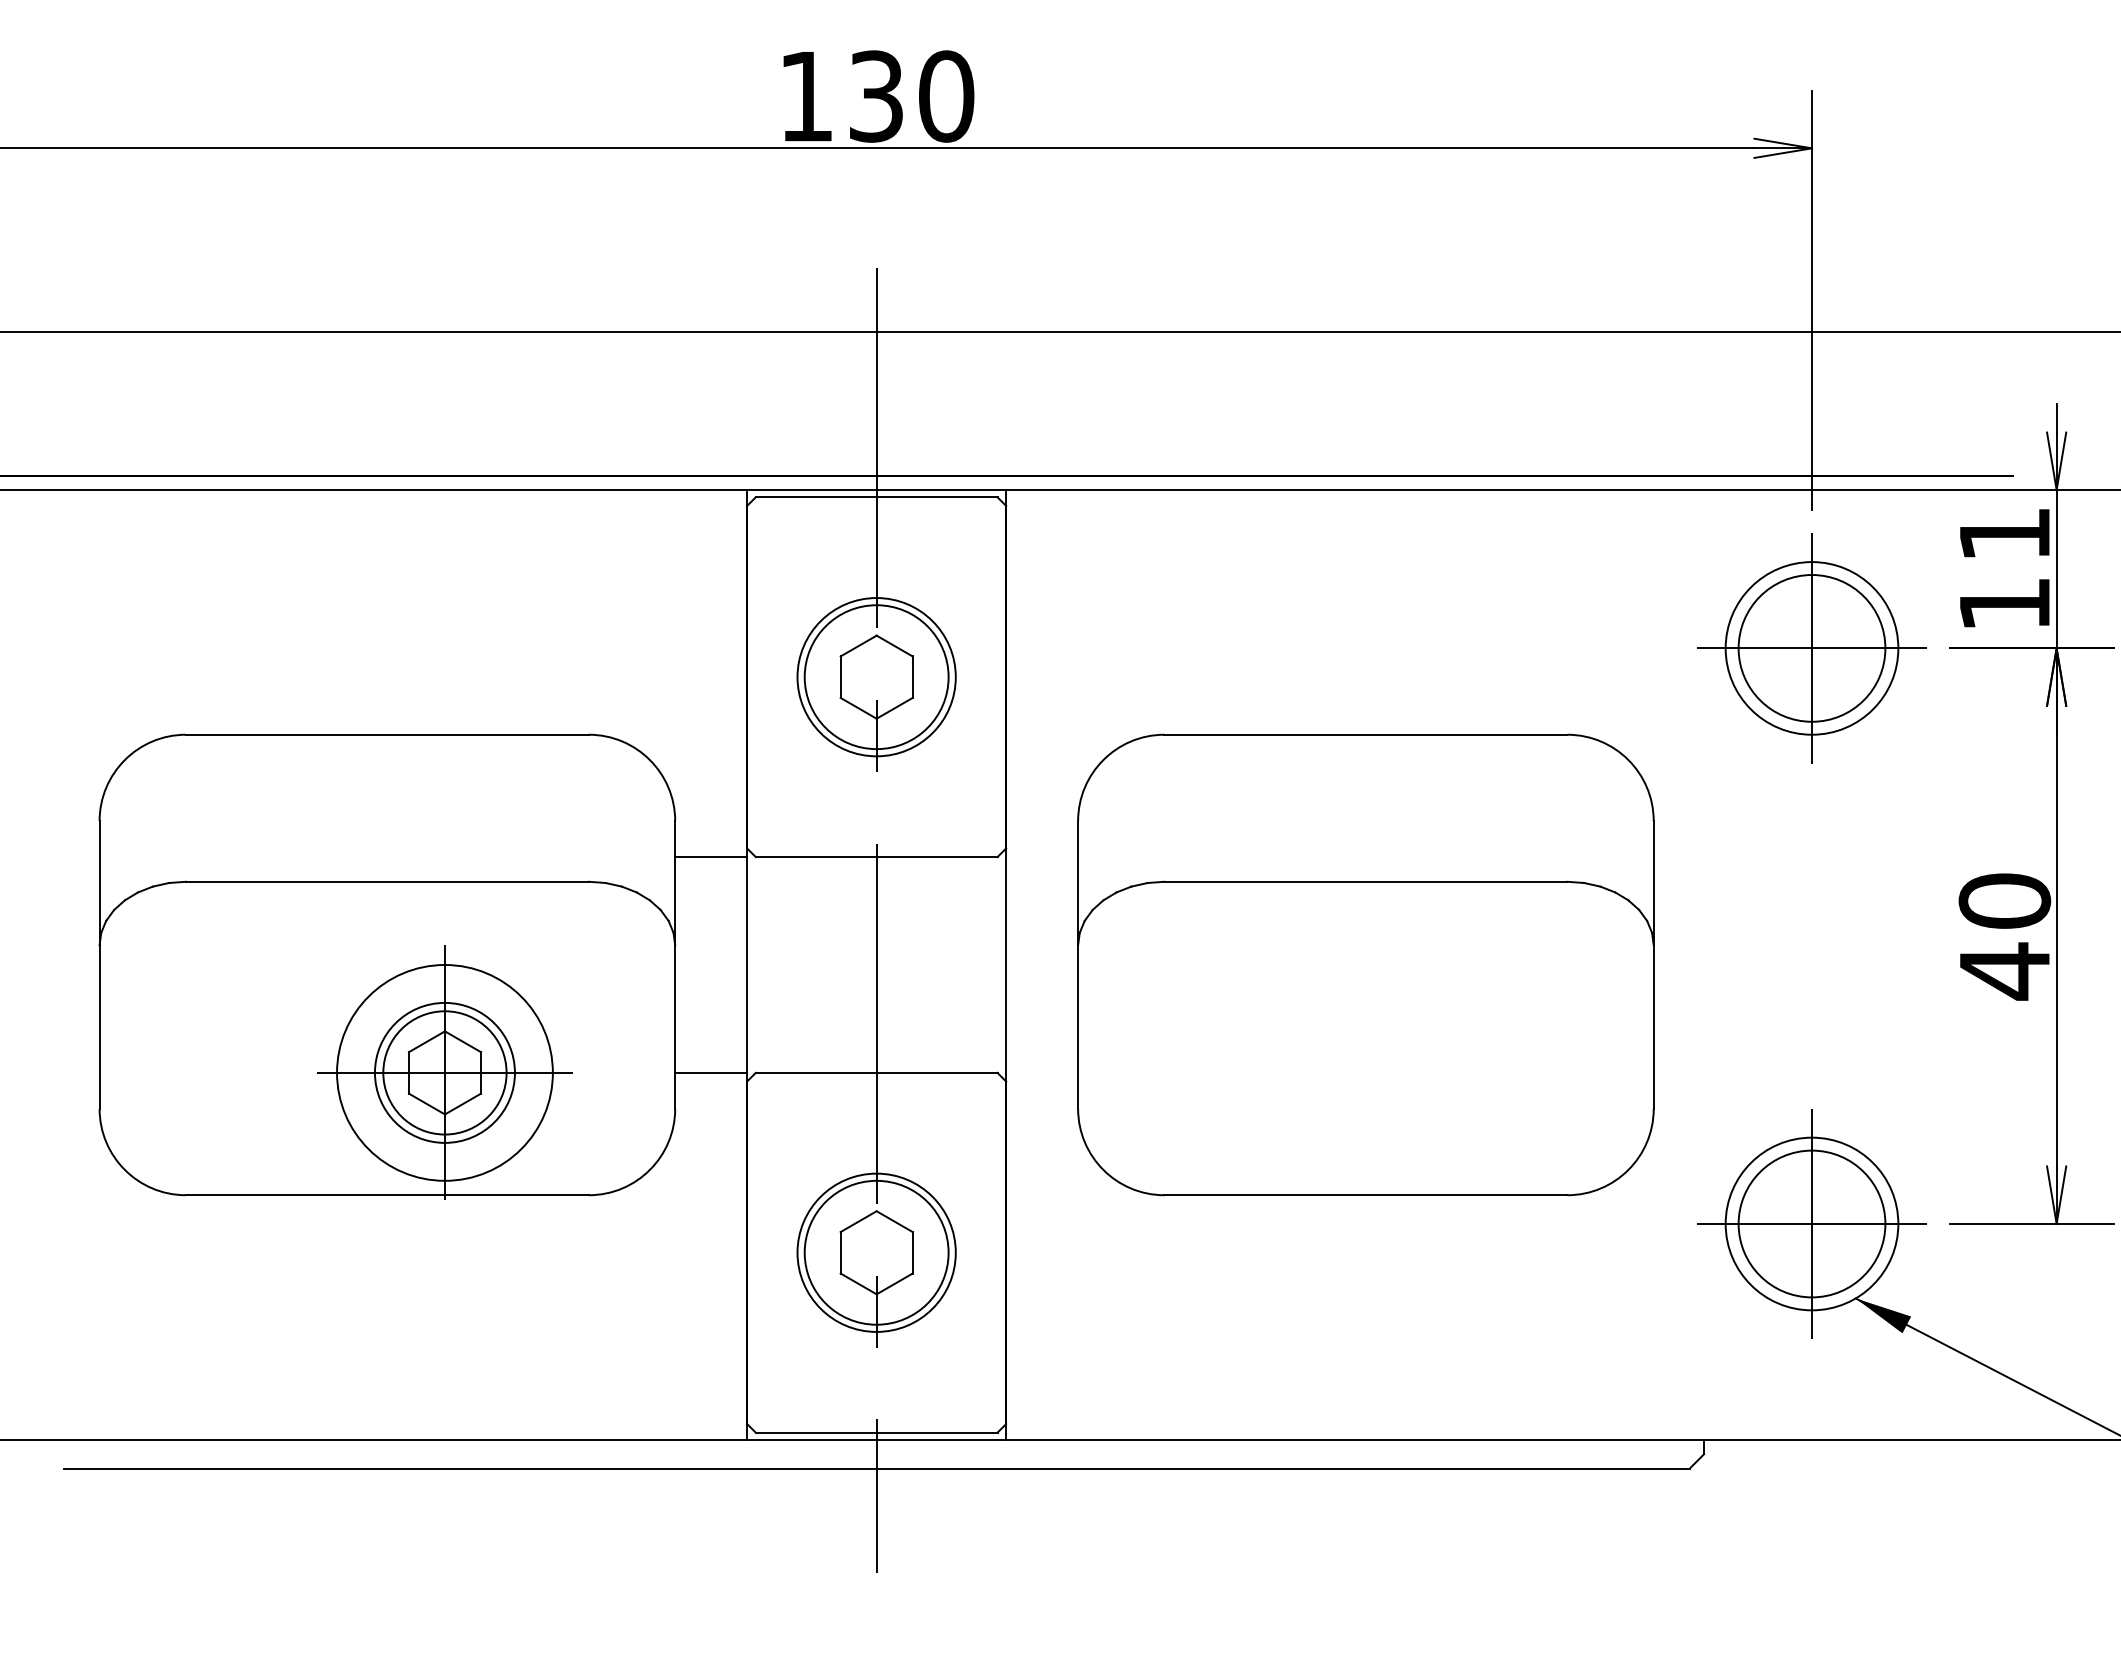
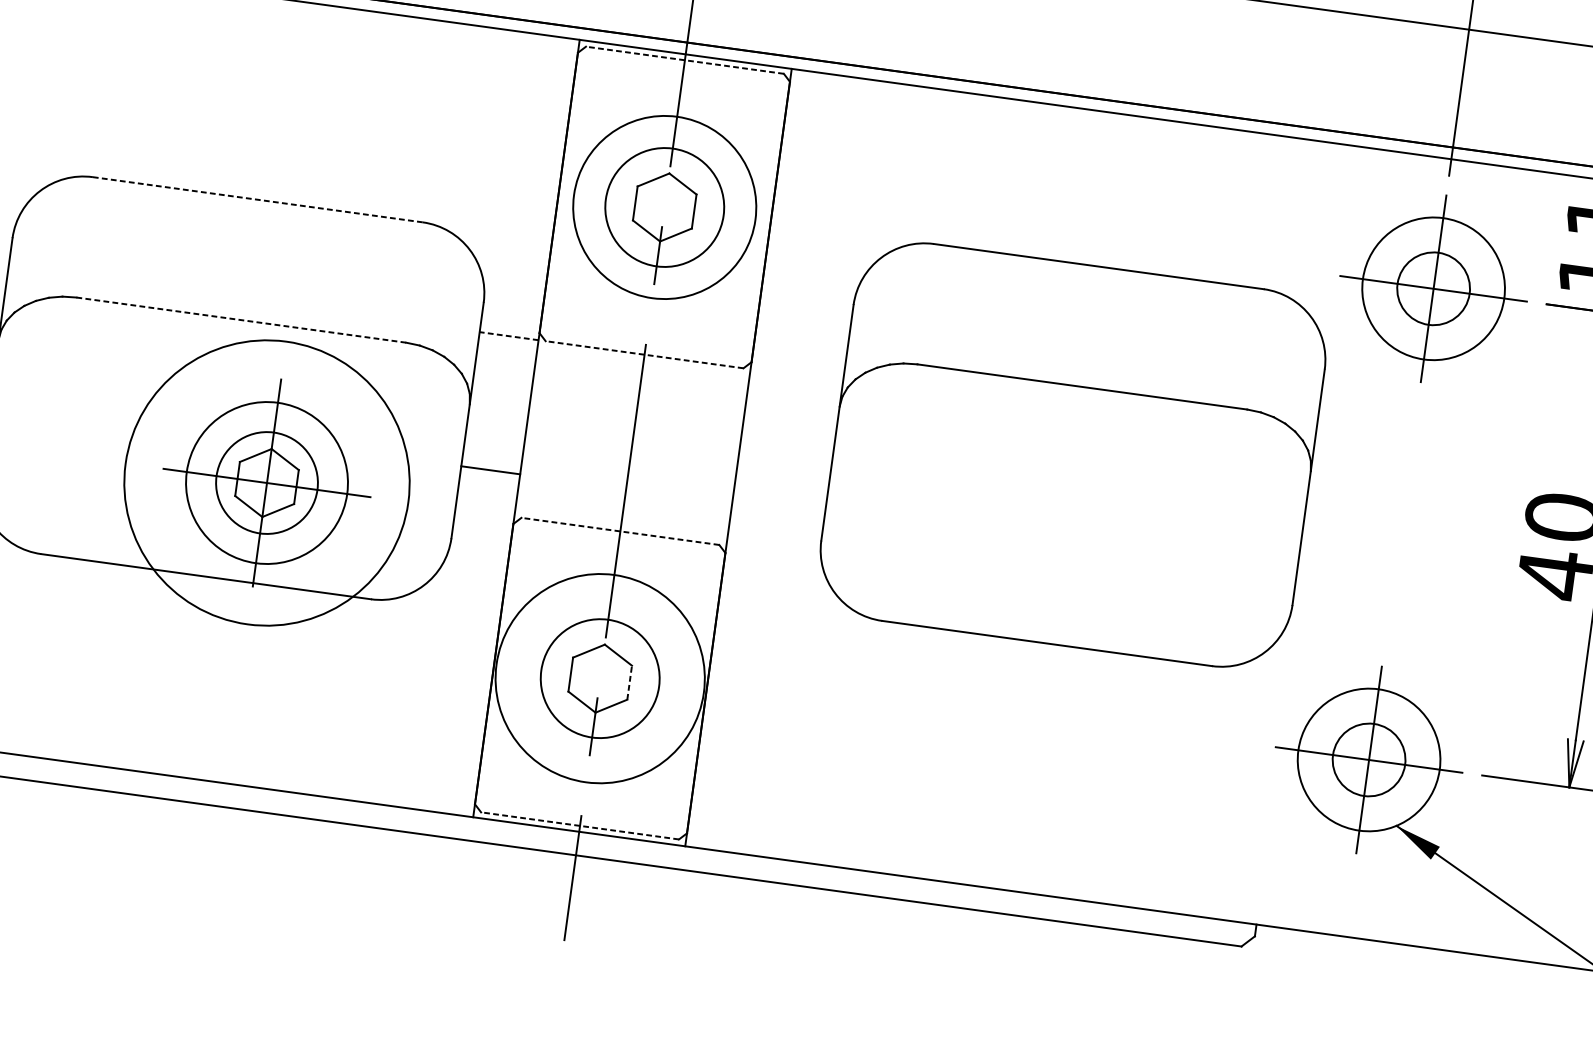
line: (876, 497) -> (684, 60), solid -> dashed
circle: (1811, 648) -> (1433, 288), size x0.6
circle: (876, 677) -> (664, 207), size x1.4
line: (386, 734) -> (257, 199), solid -> dashed
line: (711, 857) -> (509, 336), solid -> dashed
line: (876, 857) -> (644, 355), solid -> dashed
line: (387, 881) -> (241, 319), solid -> dashed
part: (1365, 964) -> (1072, 454), moved
circle: (444, 1072) -> (266, 482), size x1.4
circle: (444, 1072) -> (266, 482), size x1.6
line: (711, 1072) -> (491, 470), moved
line: (876, 1072) -> (620, 531), solid -> dashed
circle: (1811, 1223) -> (1368, 759), size x0.6
circle: (876, 1252) -> (600, 678), size x1.6
line: (912, 1252) -> (629, 682), solid -> dashed
line: (876, 1432) -> (579, 825), solid -> dashed

